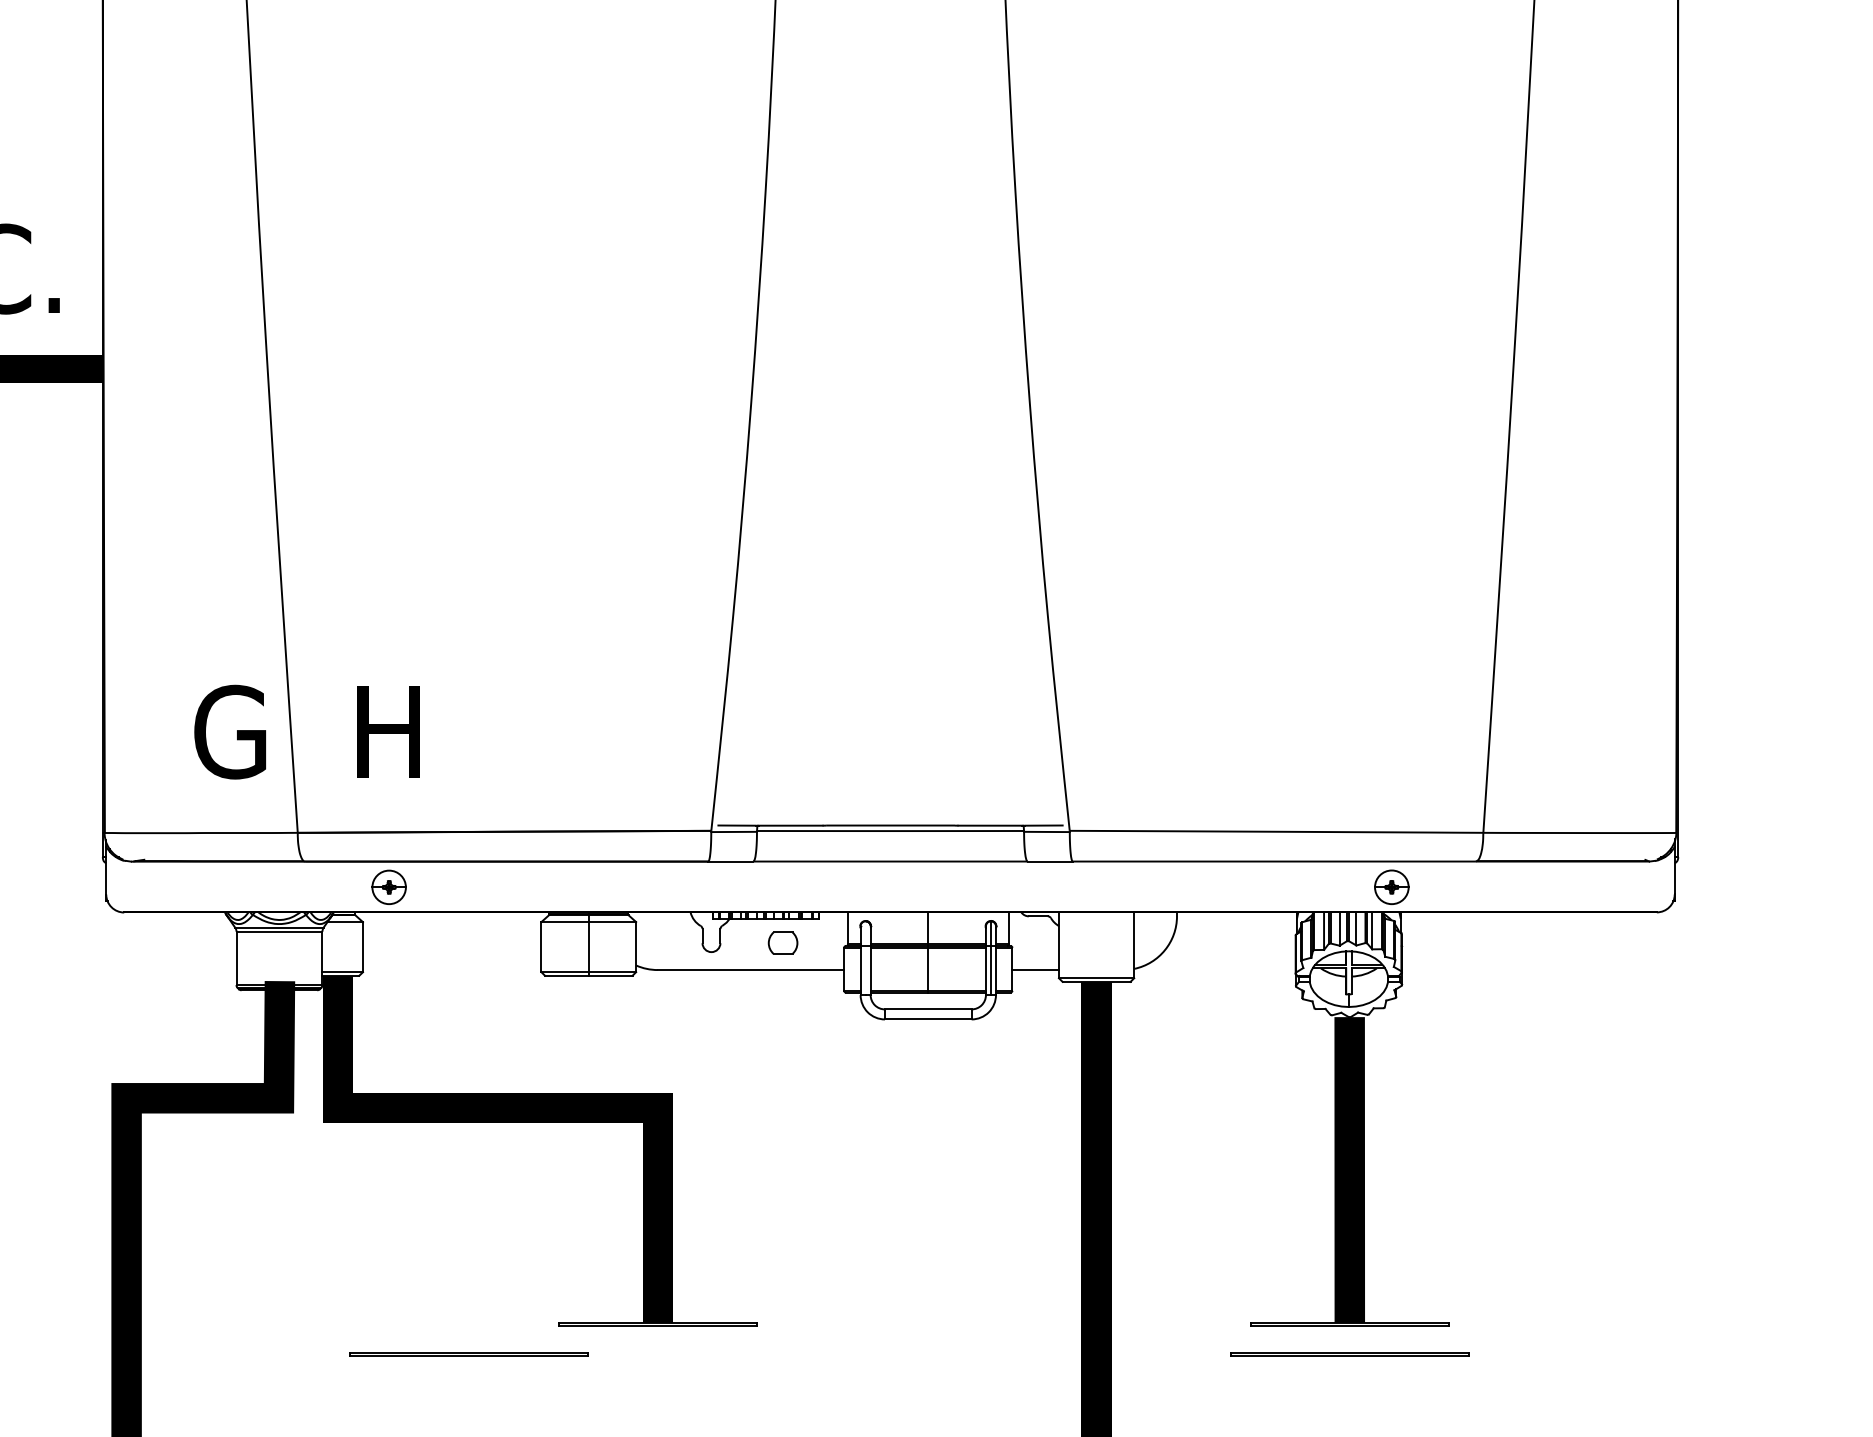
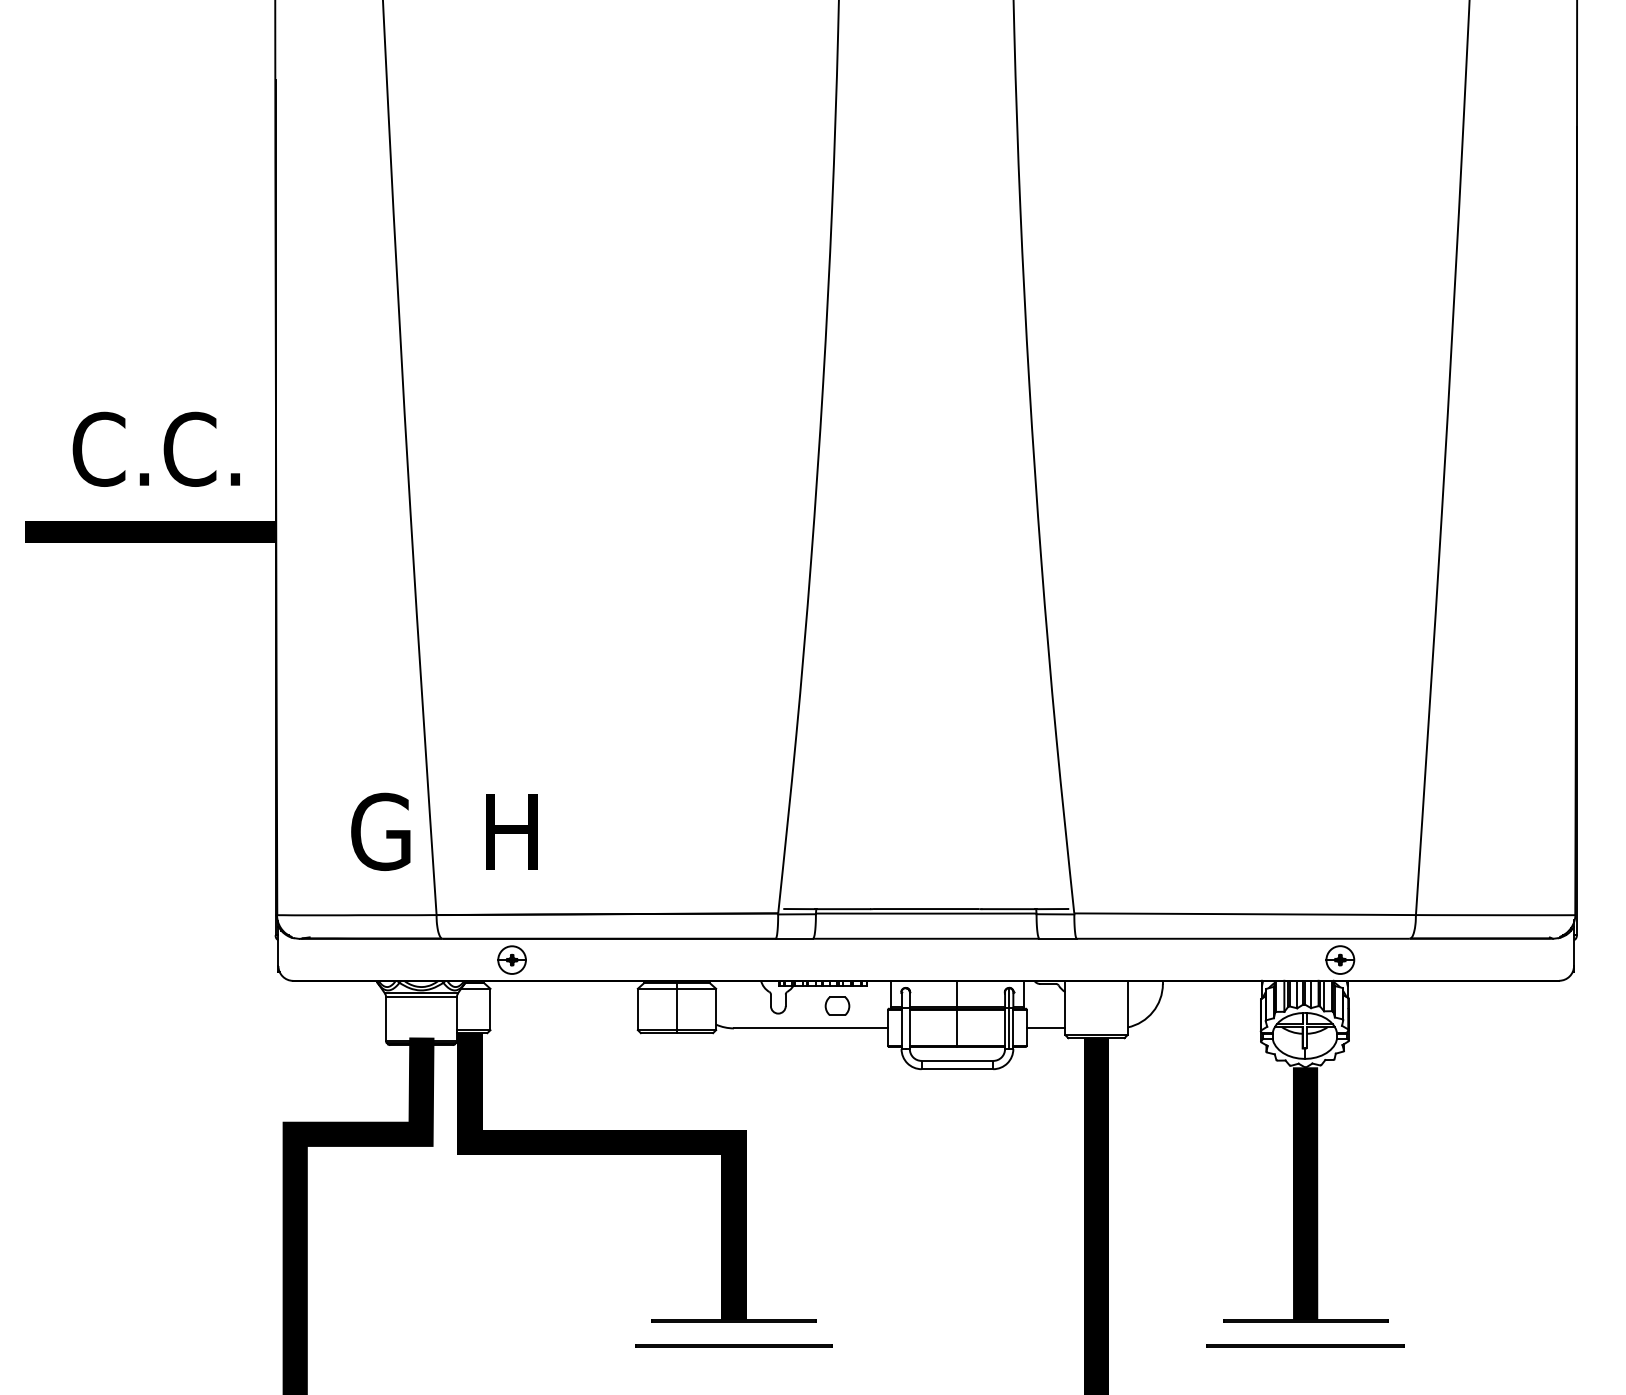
line: (468, 1353) -> (733, 1345), moved

